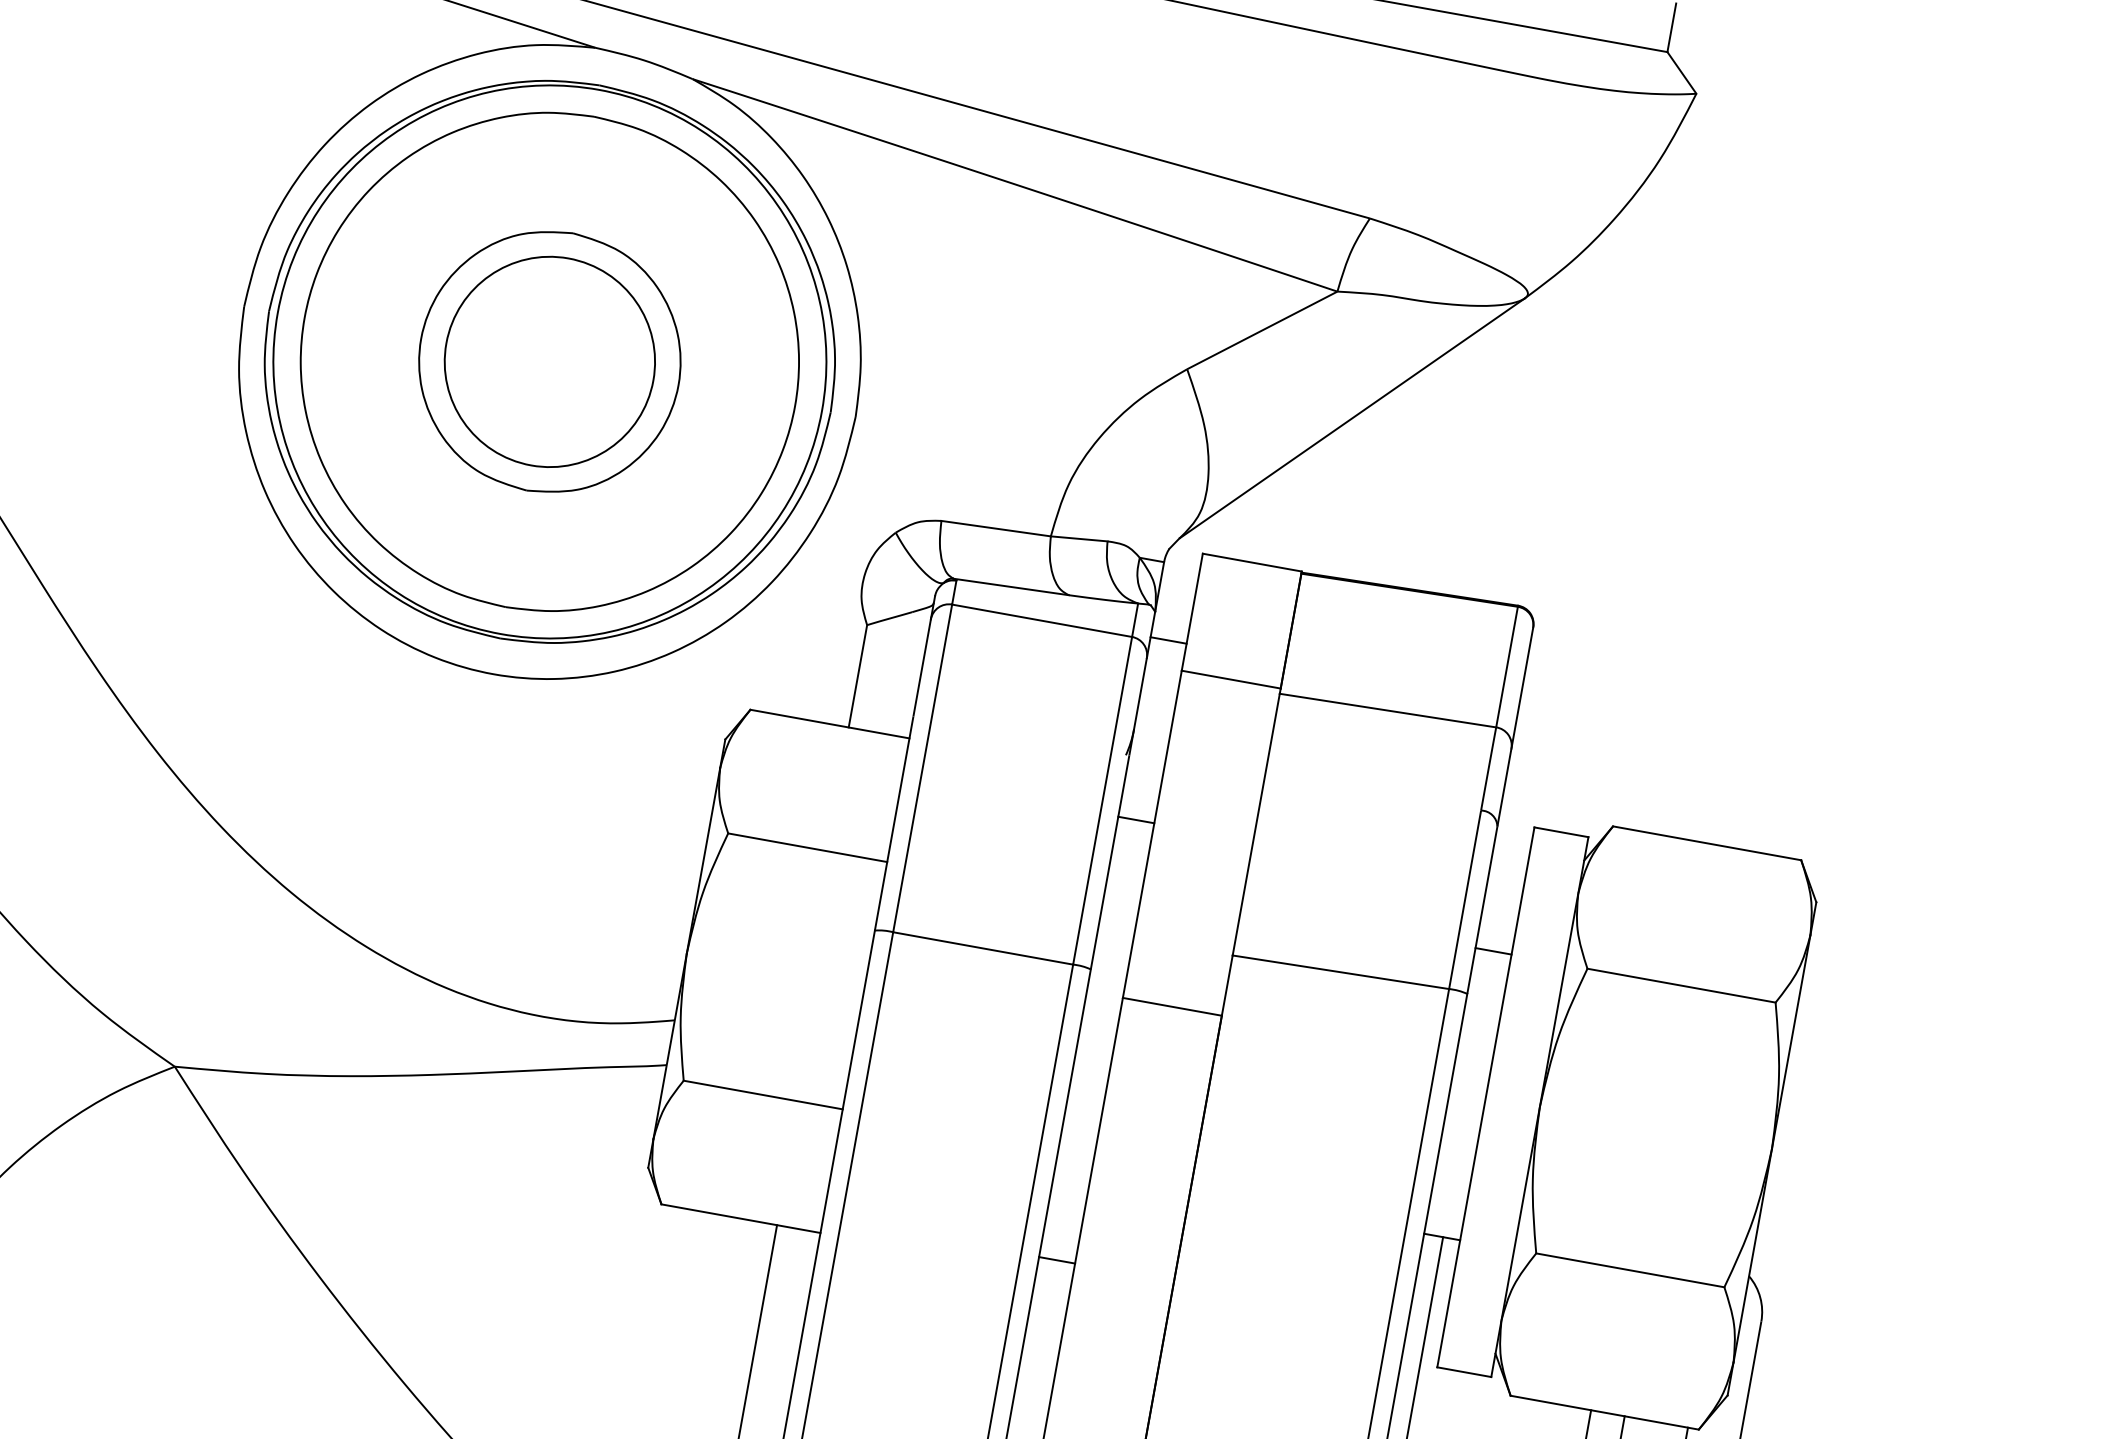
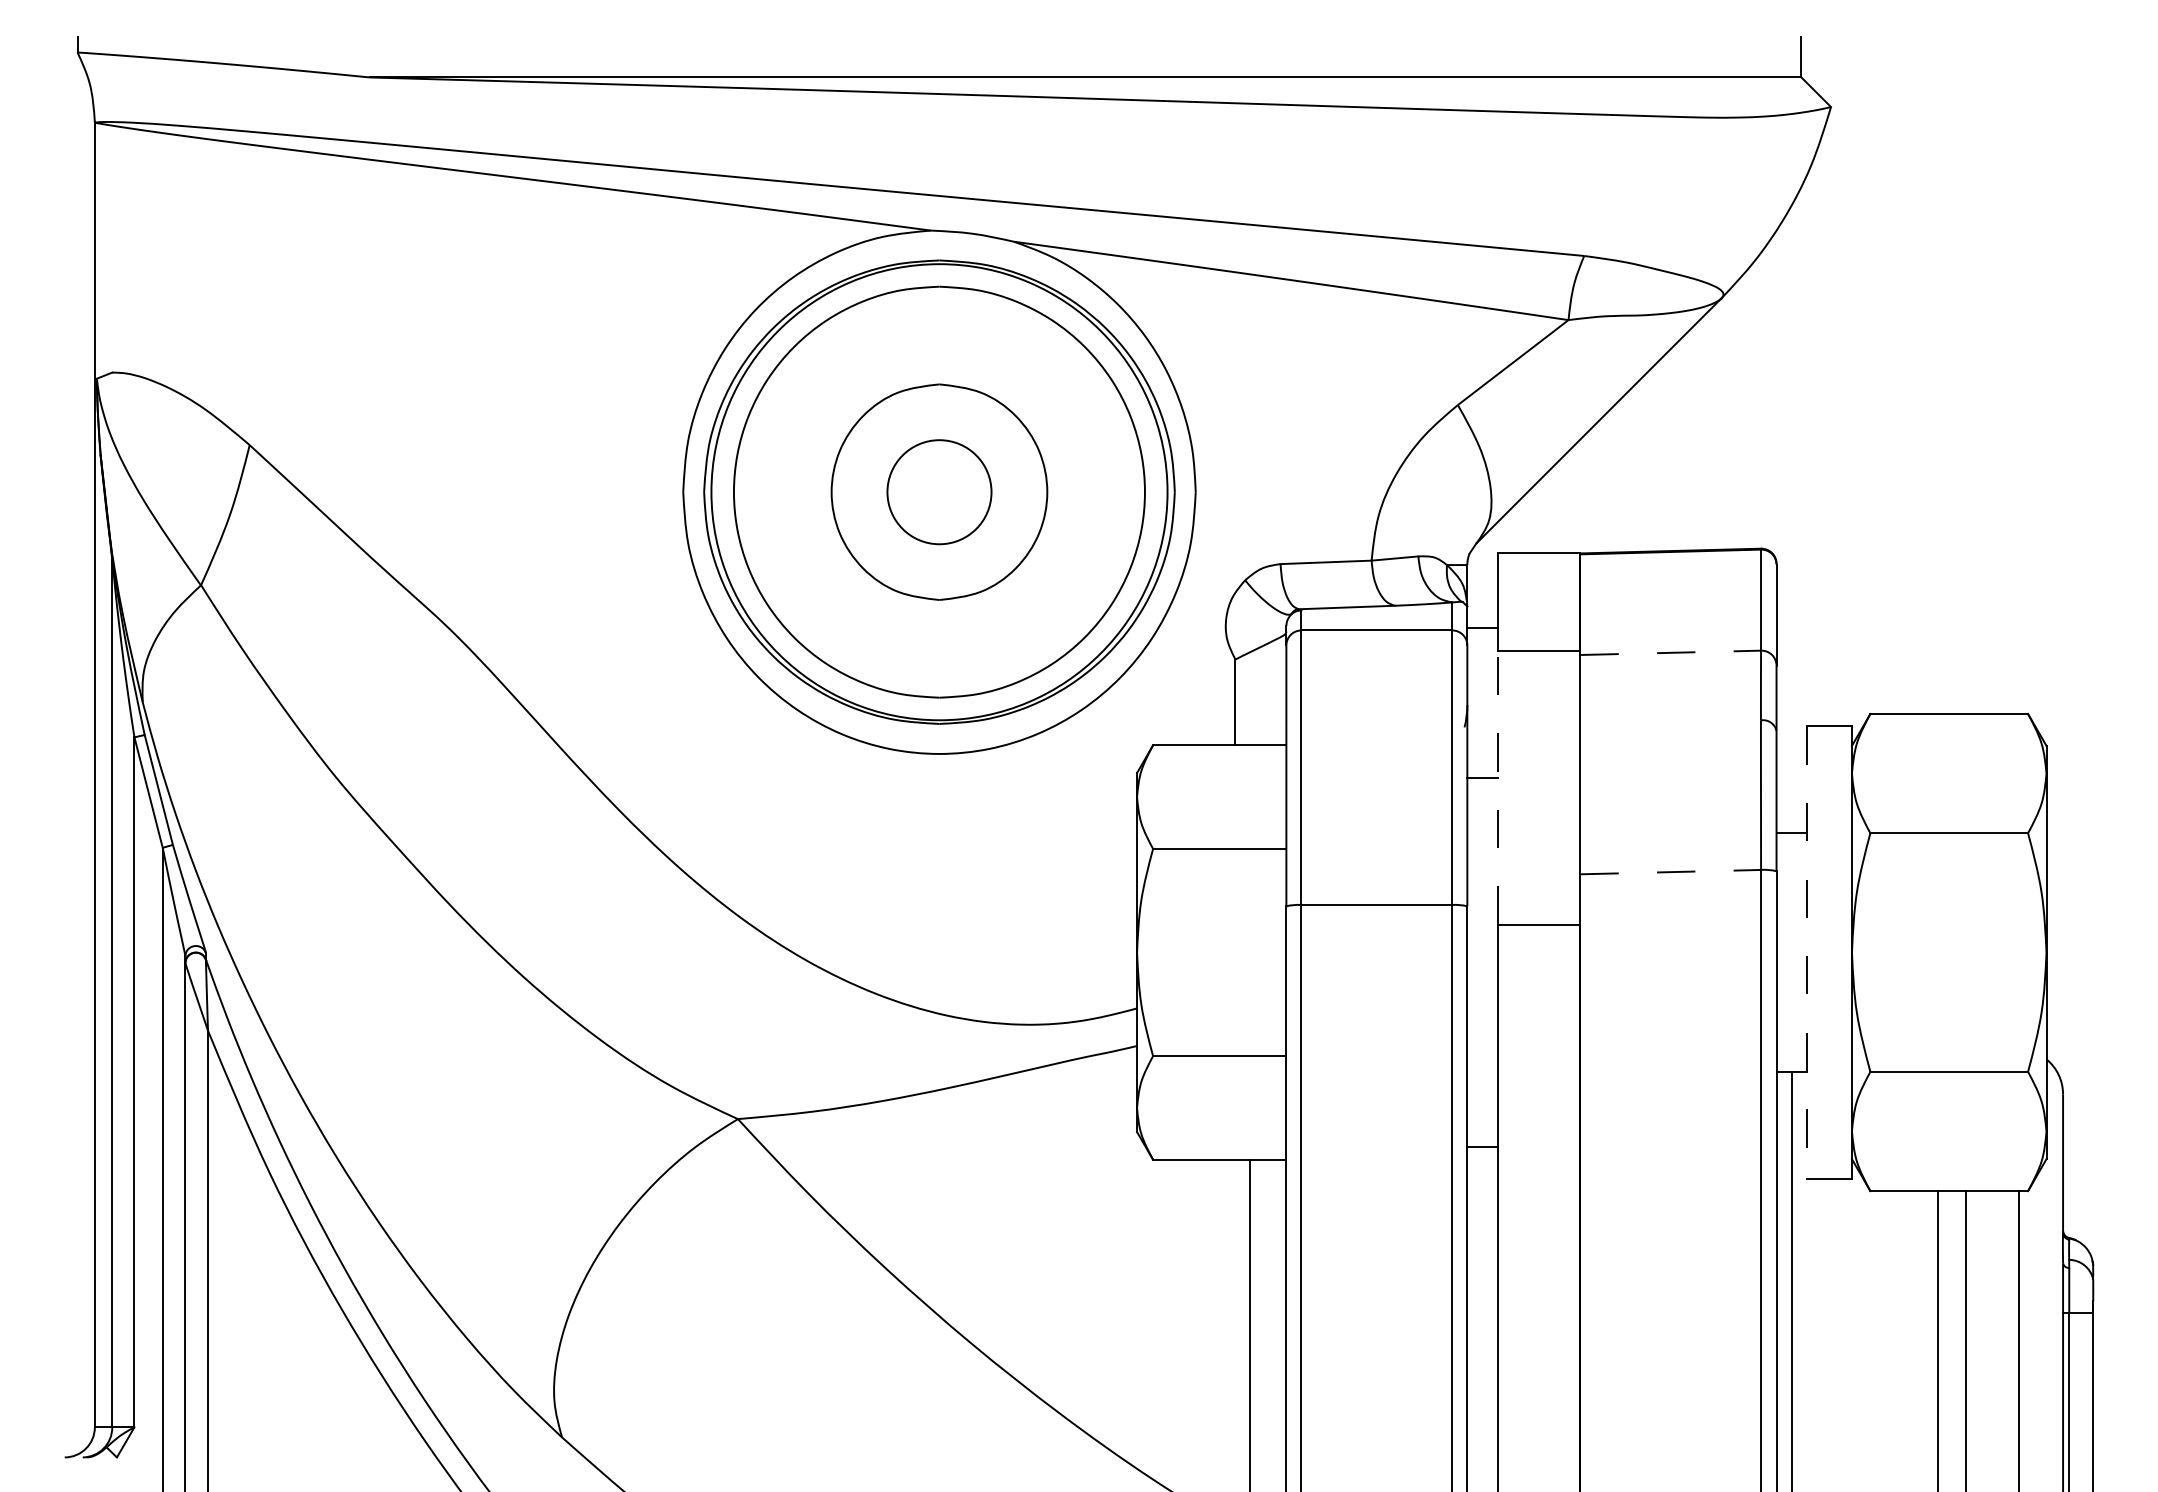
circle: (550, 361) -> (939, 491), size x0.6
line: (1388, 710) -> (1671, 652), solid -> dashed
line: (1152, 834) -> (1497, 787), solid -> dashed
line: (1341, 972) -> (1671, 872), solid -> dashed
line: (1485, 1098) -> (1806, 953), solid -> dashed

